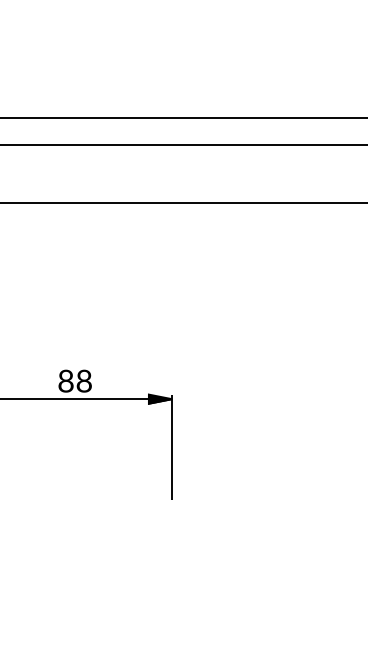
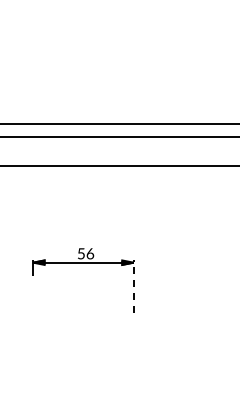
text: (74, 380) -> (85, 253), 88 -> 56
line: (171, 447) -> (133, 286), solid -> dashed

